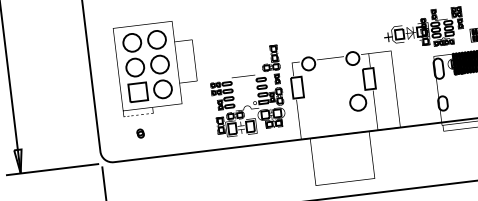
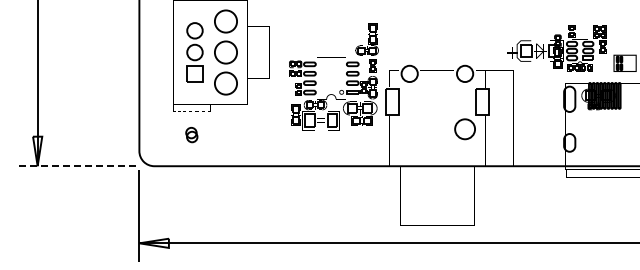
part: (134, 67) -> (194, 52), size x0.7
part: (257, 89) -> (346, 75), moved
part: (140, 133) -> (191, 134), size x1.4
line: (52, 169) -> (77, 166), solid -> dashed

